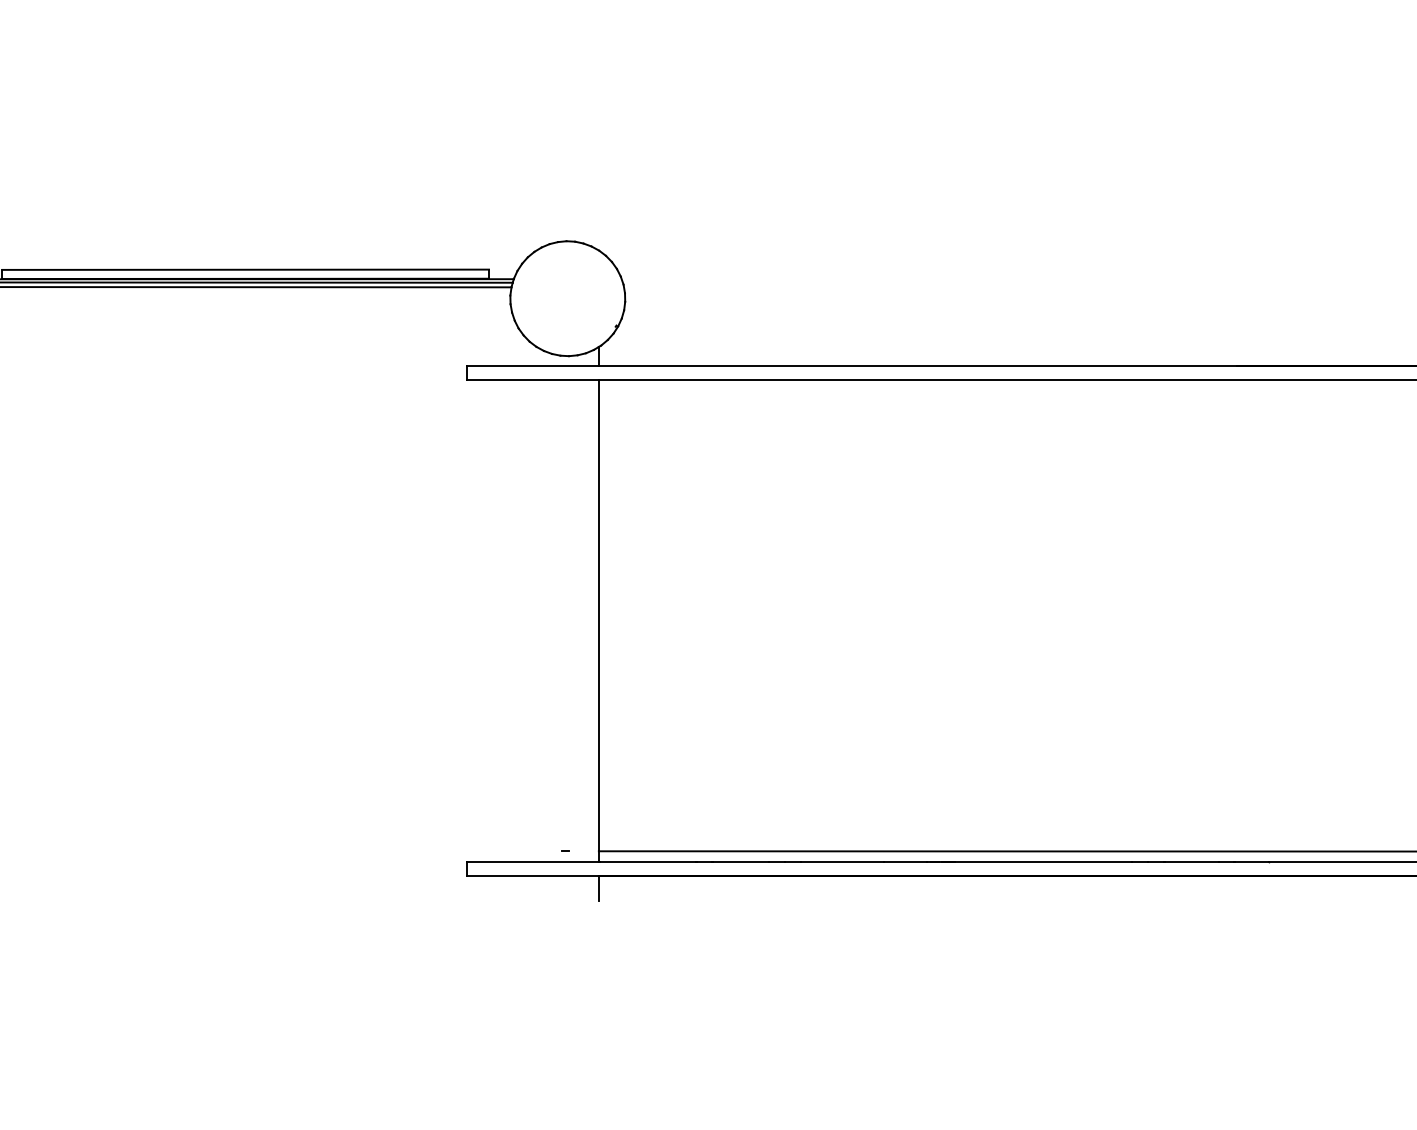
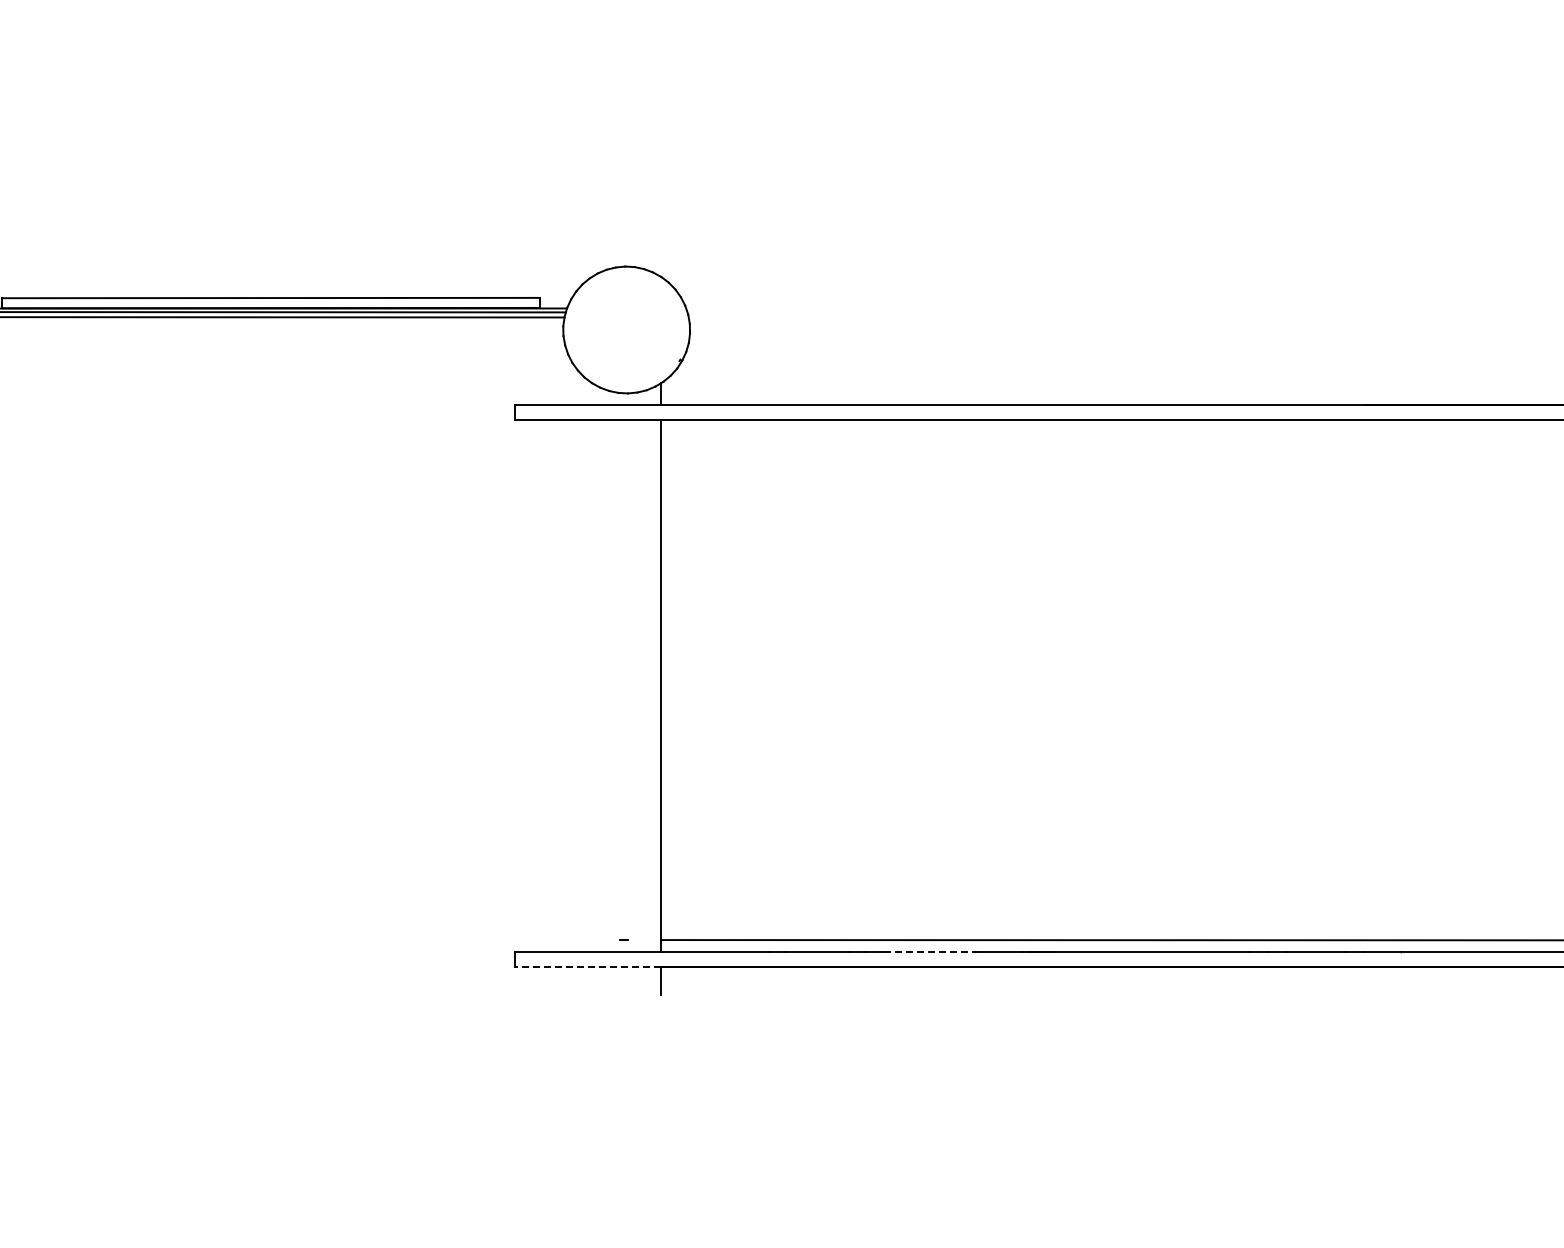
line: (842, 861) -> (929, 951), solid -> dashed
line: (533, 876) -> (588, 967), solid -> dashed

